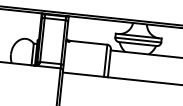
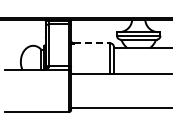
line: (88, 42) -> (92, 43), solid -> dashed

